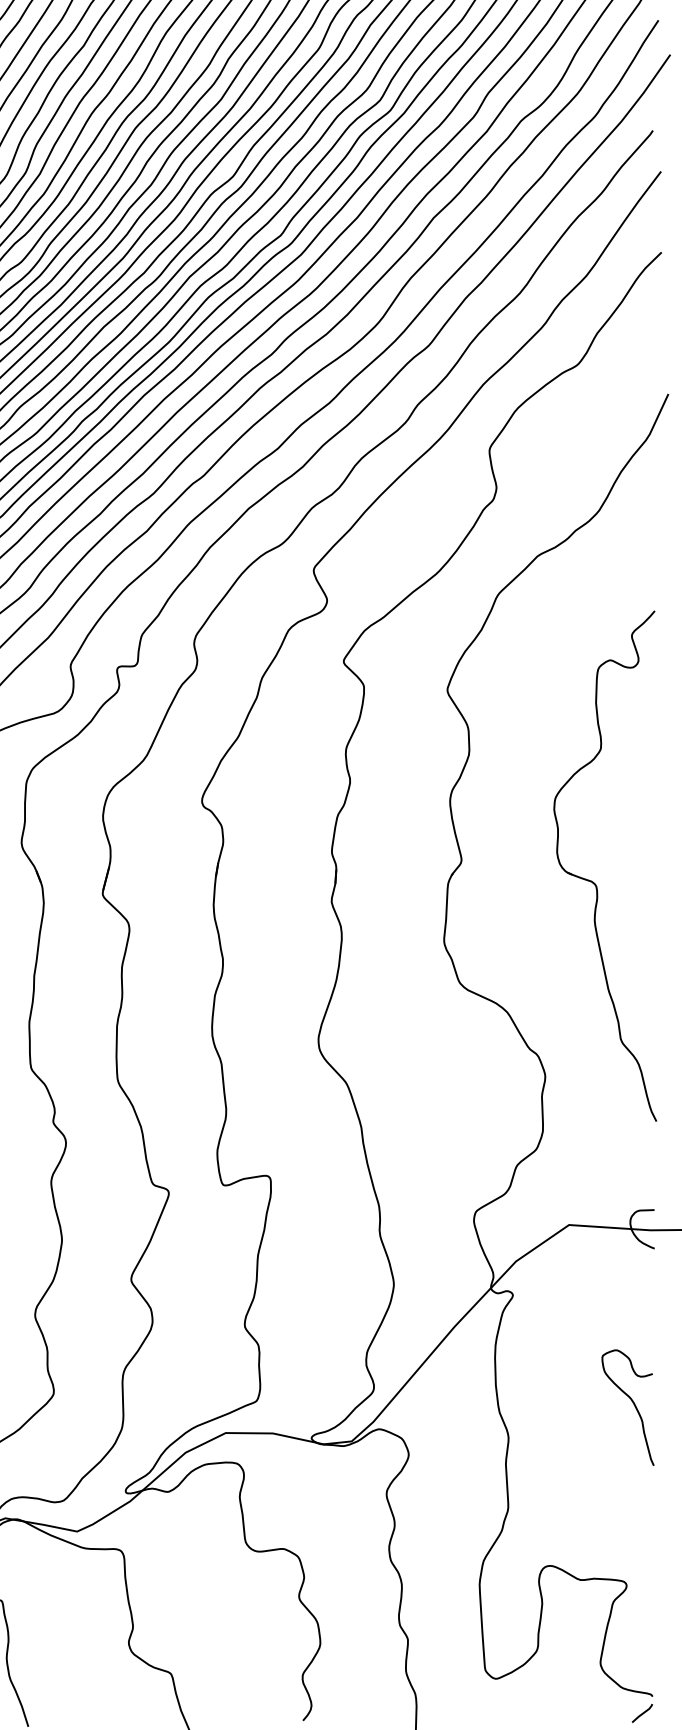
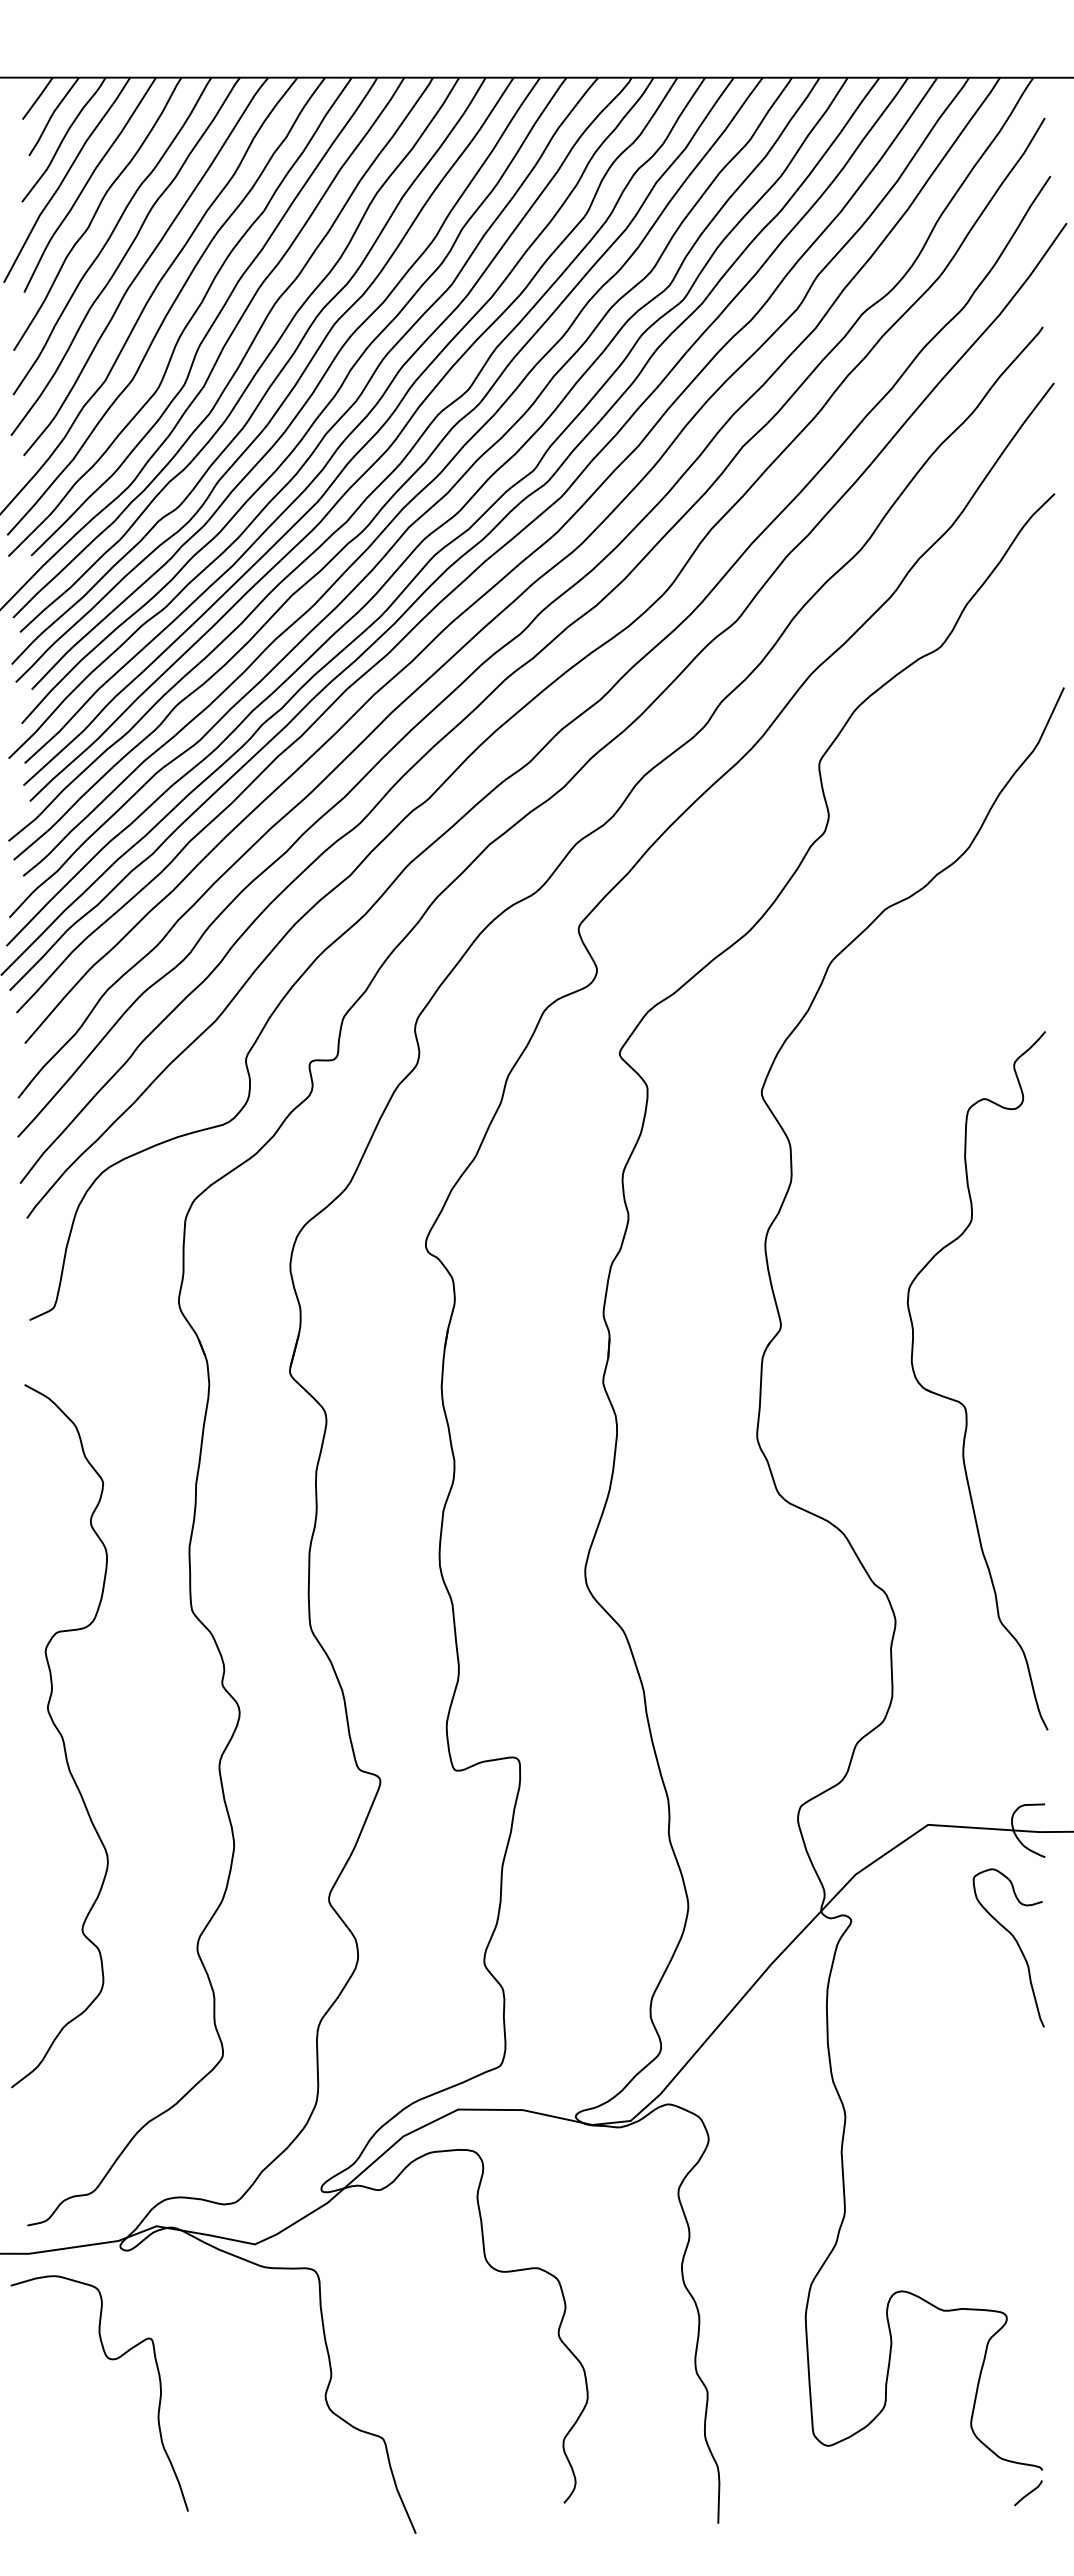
part: (592, 881) -> (960, 1401), moved
curve: (633, 1404) -> (1016, 1943), moved

